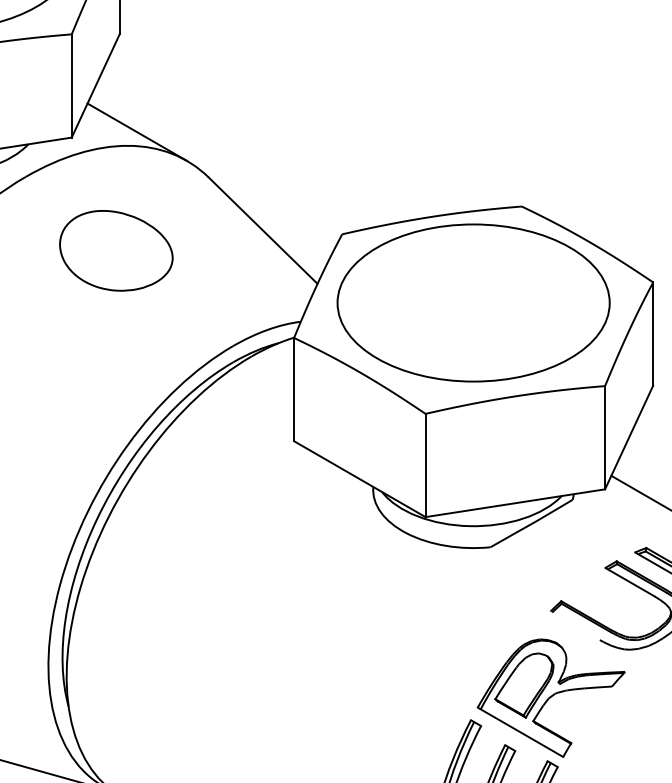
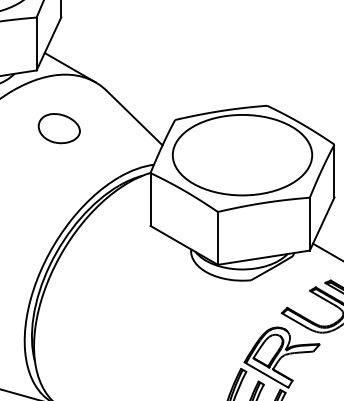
part: (114, 250) -> (58, 128), size x0.71
line: (575, 625) -> (294, 320), added

